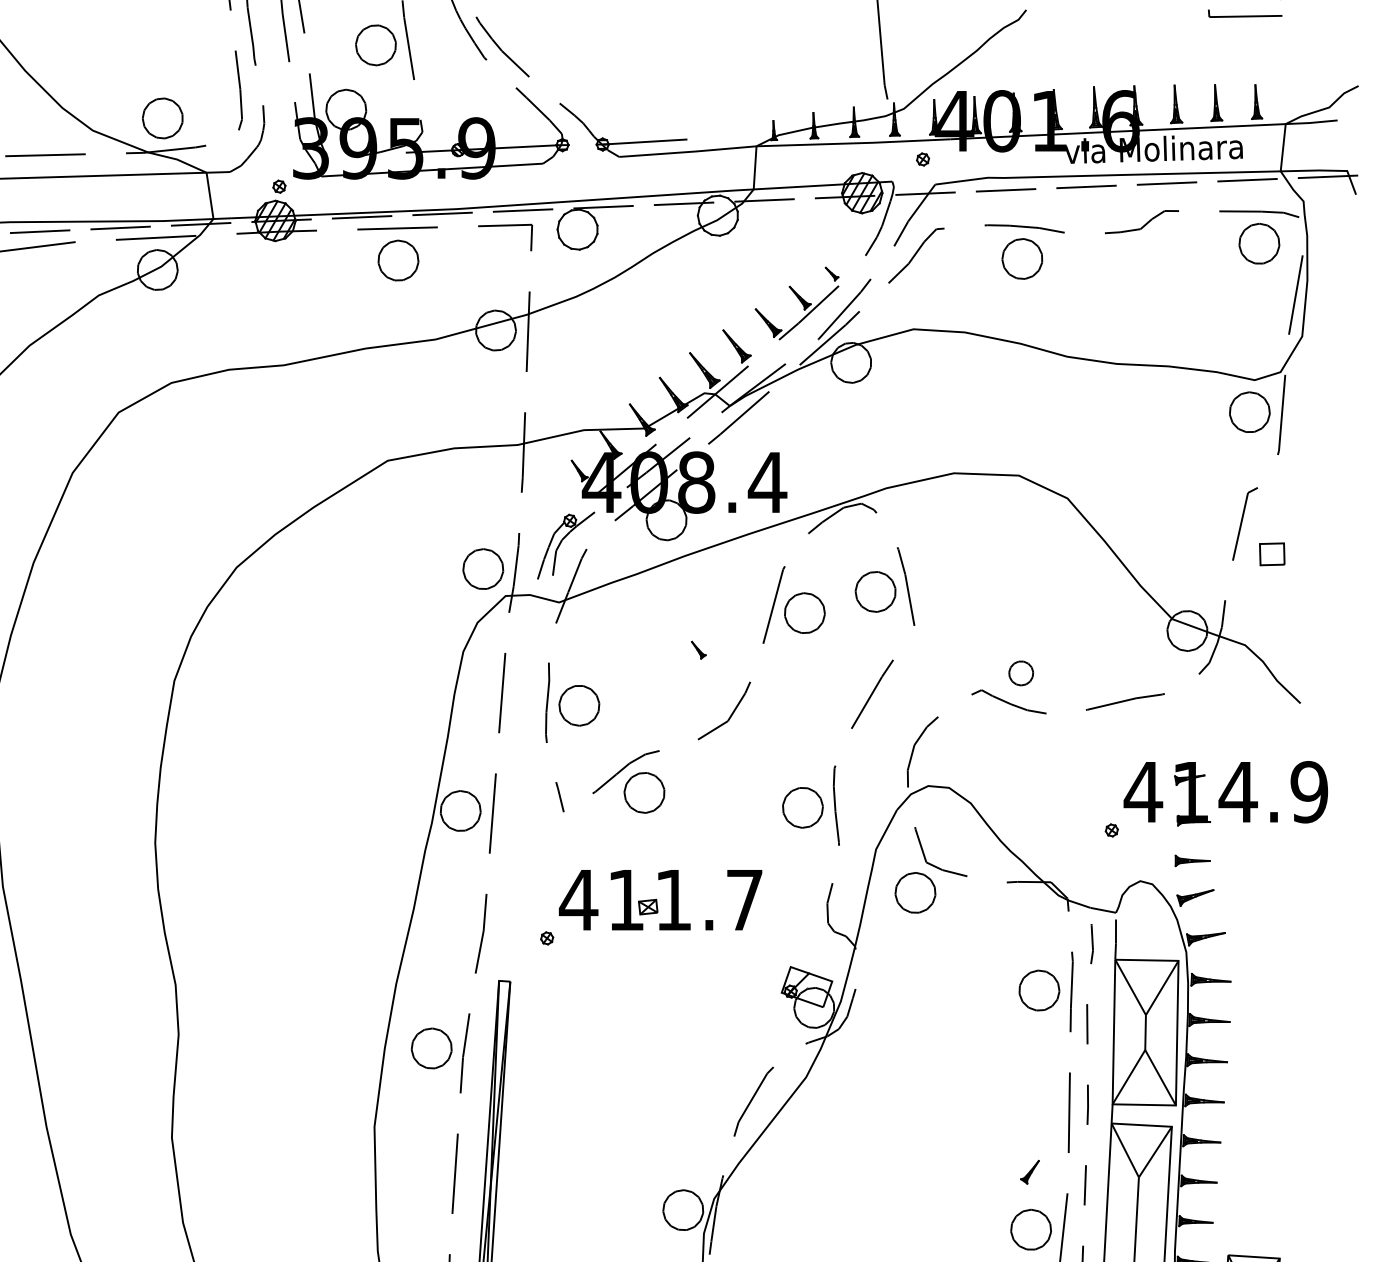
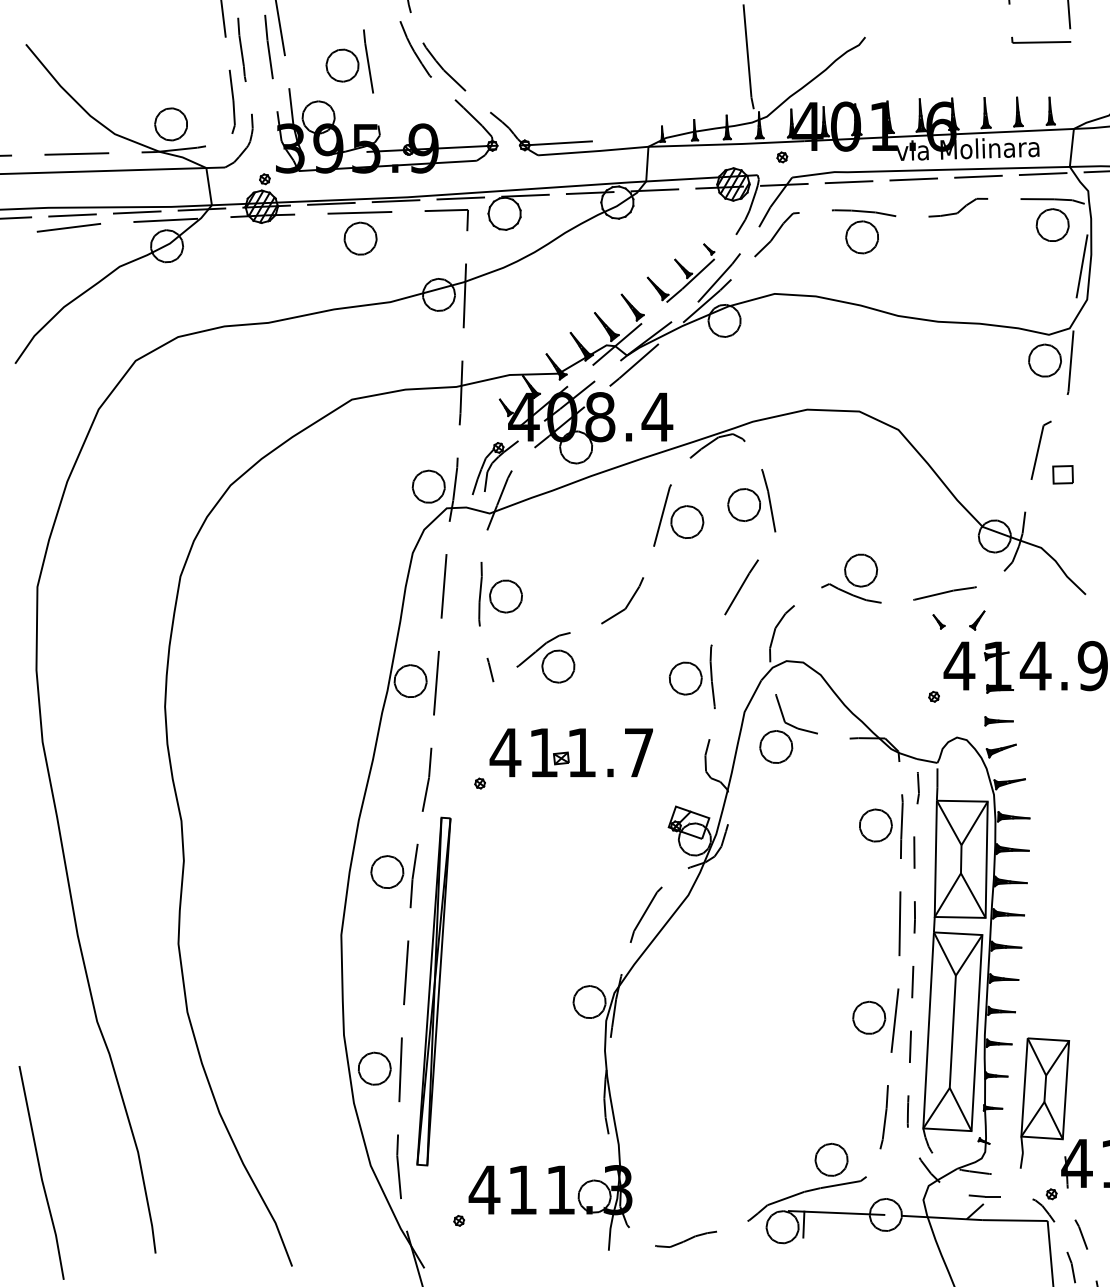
part: (698, 649) -> (938, 621), moved
part: (1021, 673) -> (861, 570), size x1.67
part: (1030, 1172) -> (977, 620), moved

